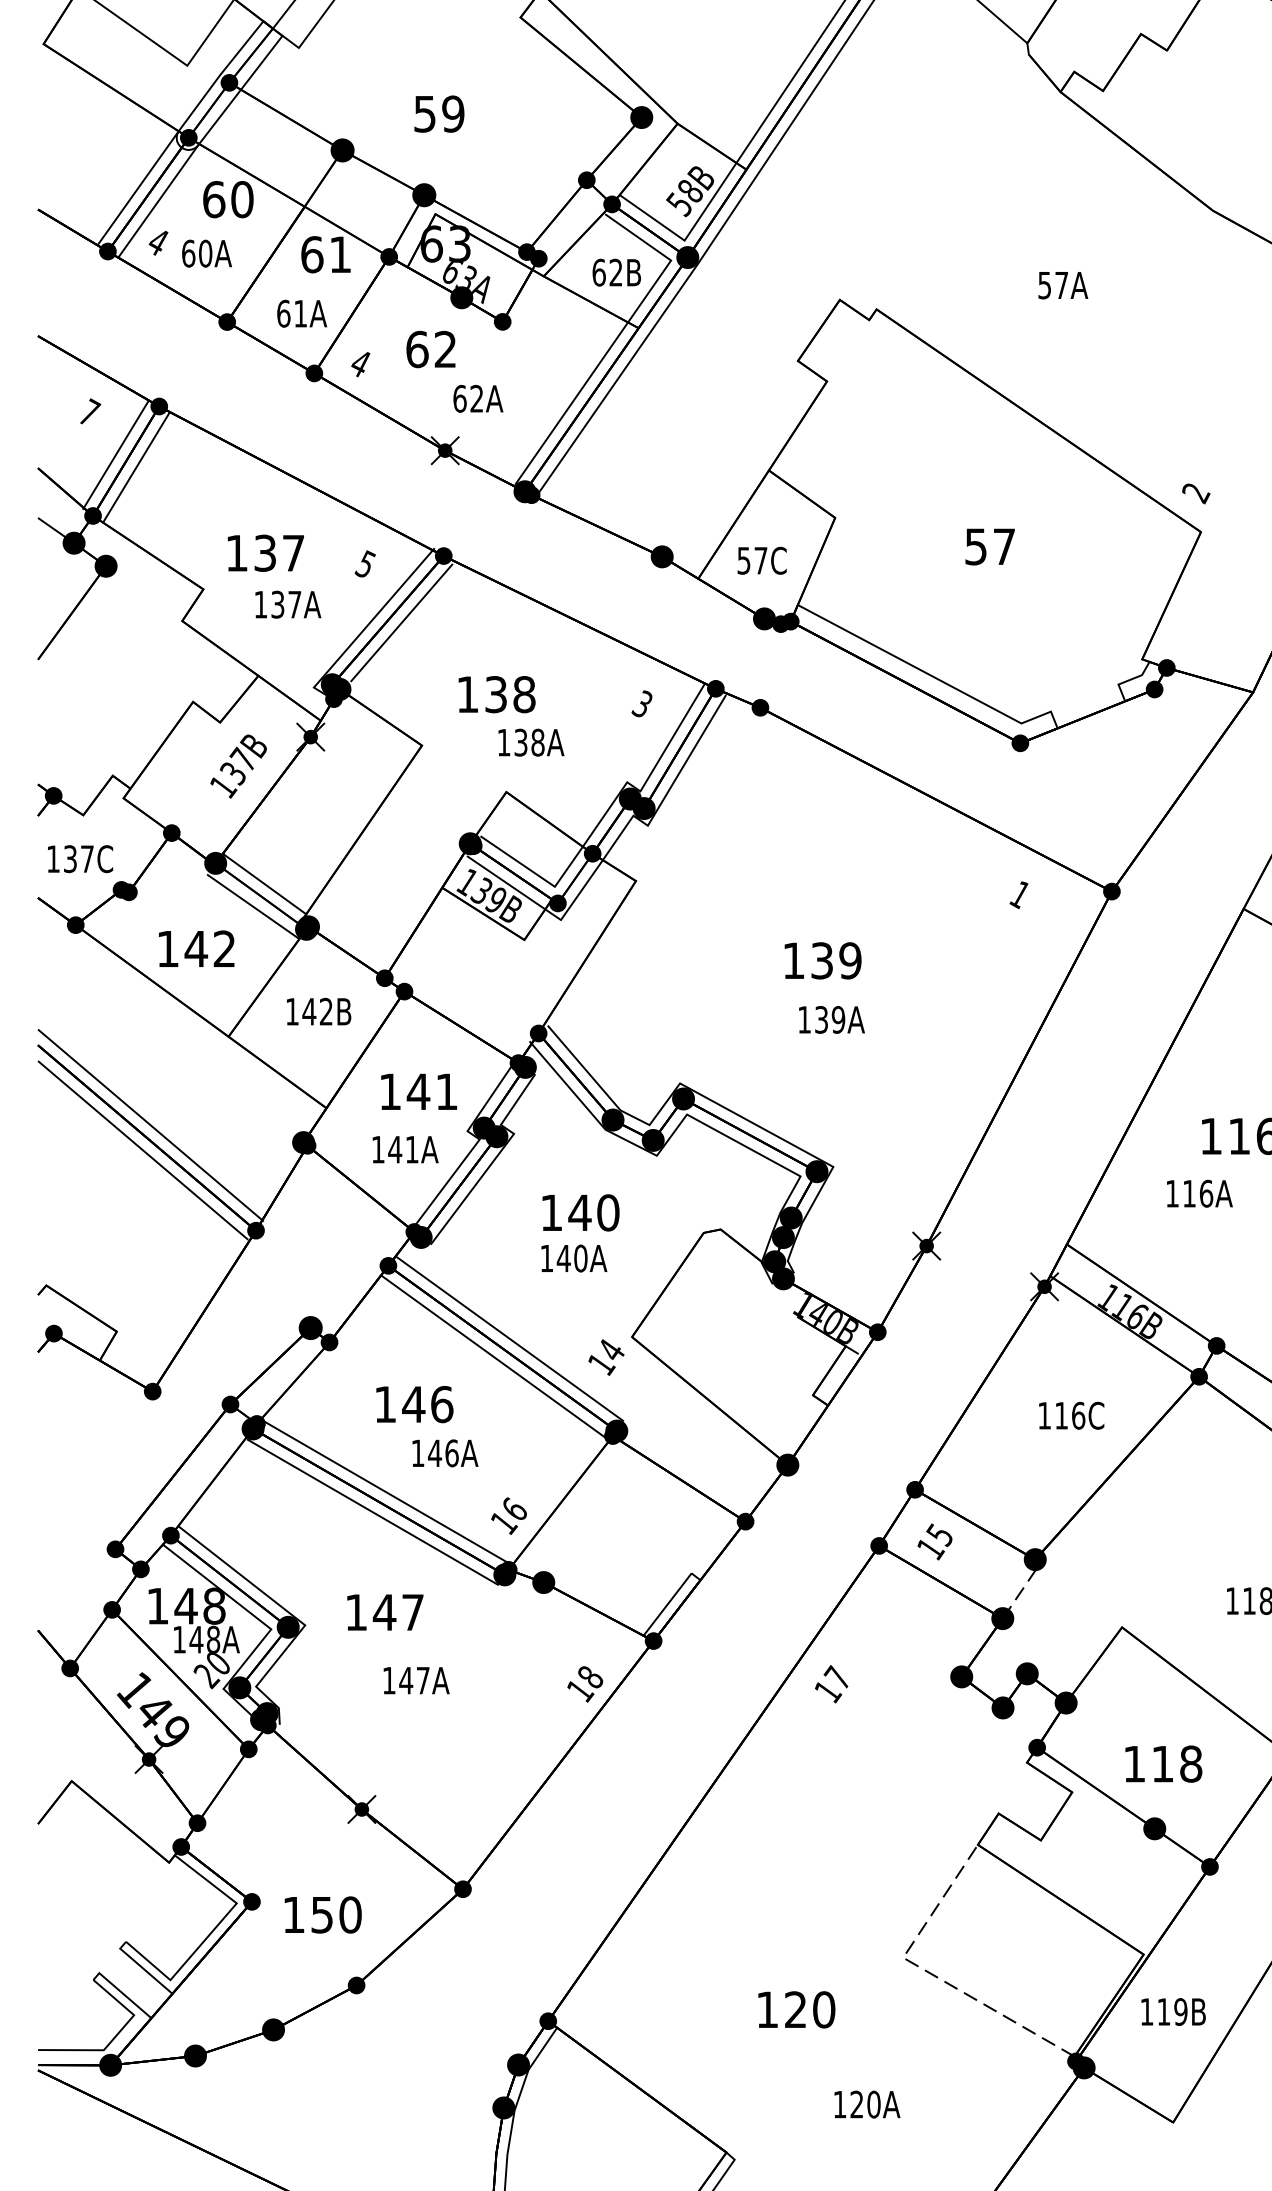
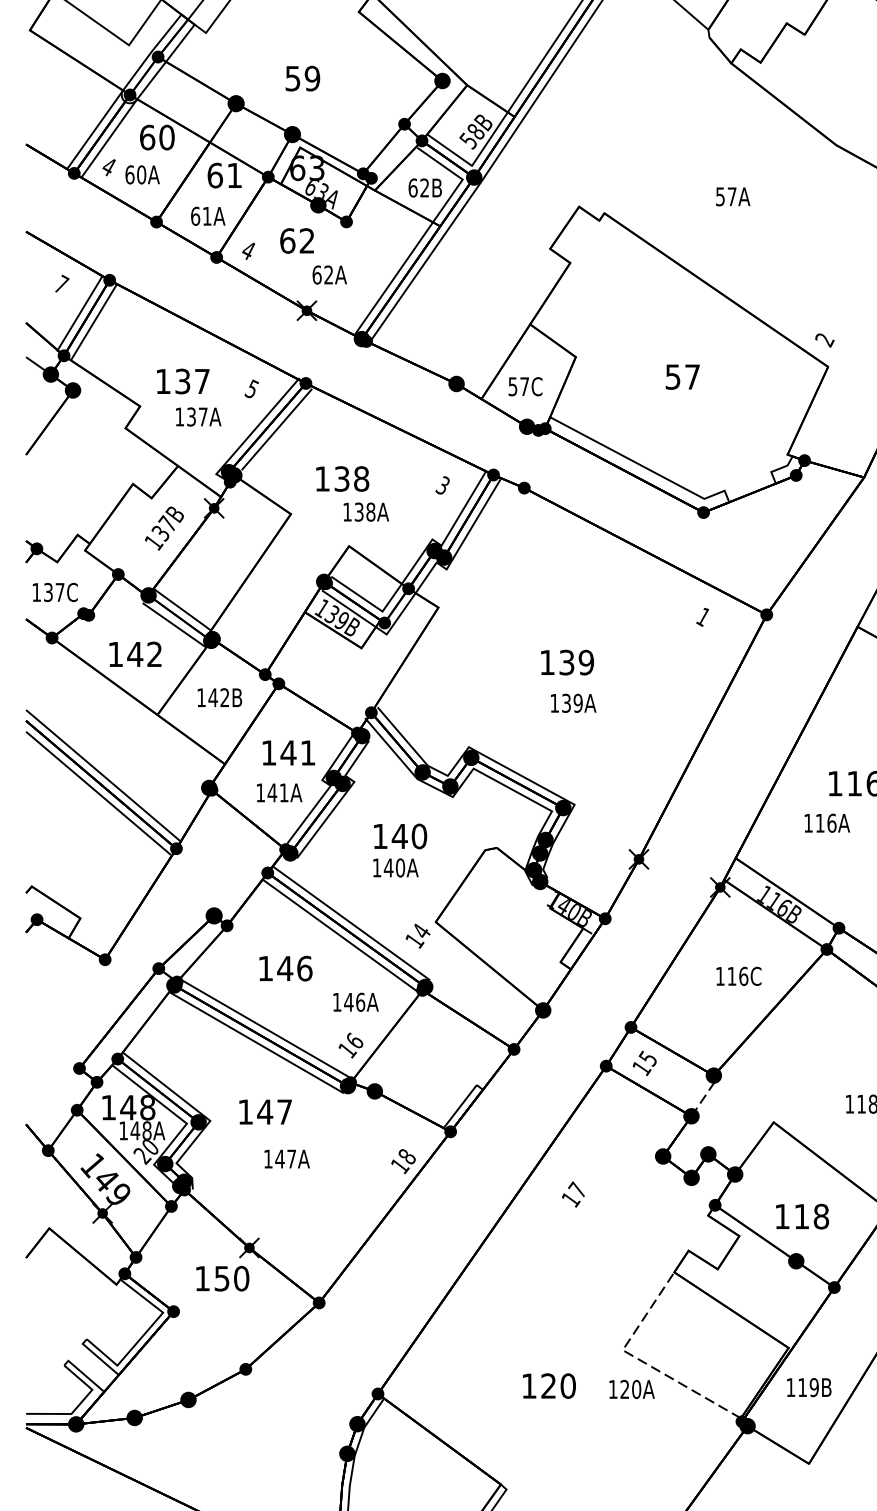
text: (444, 1452) -> (355, 1001), moved
text: (831, 1684) -> (573, 1194), moved
text: (322, 1914) -> (222, 1278), moved
text: (866, 2104) -> (631, 1389), moved

